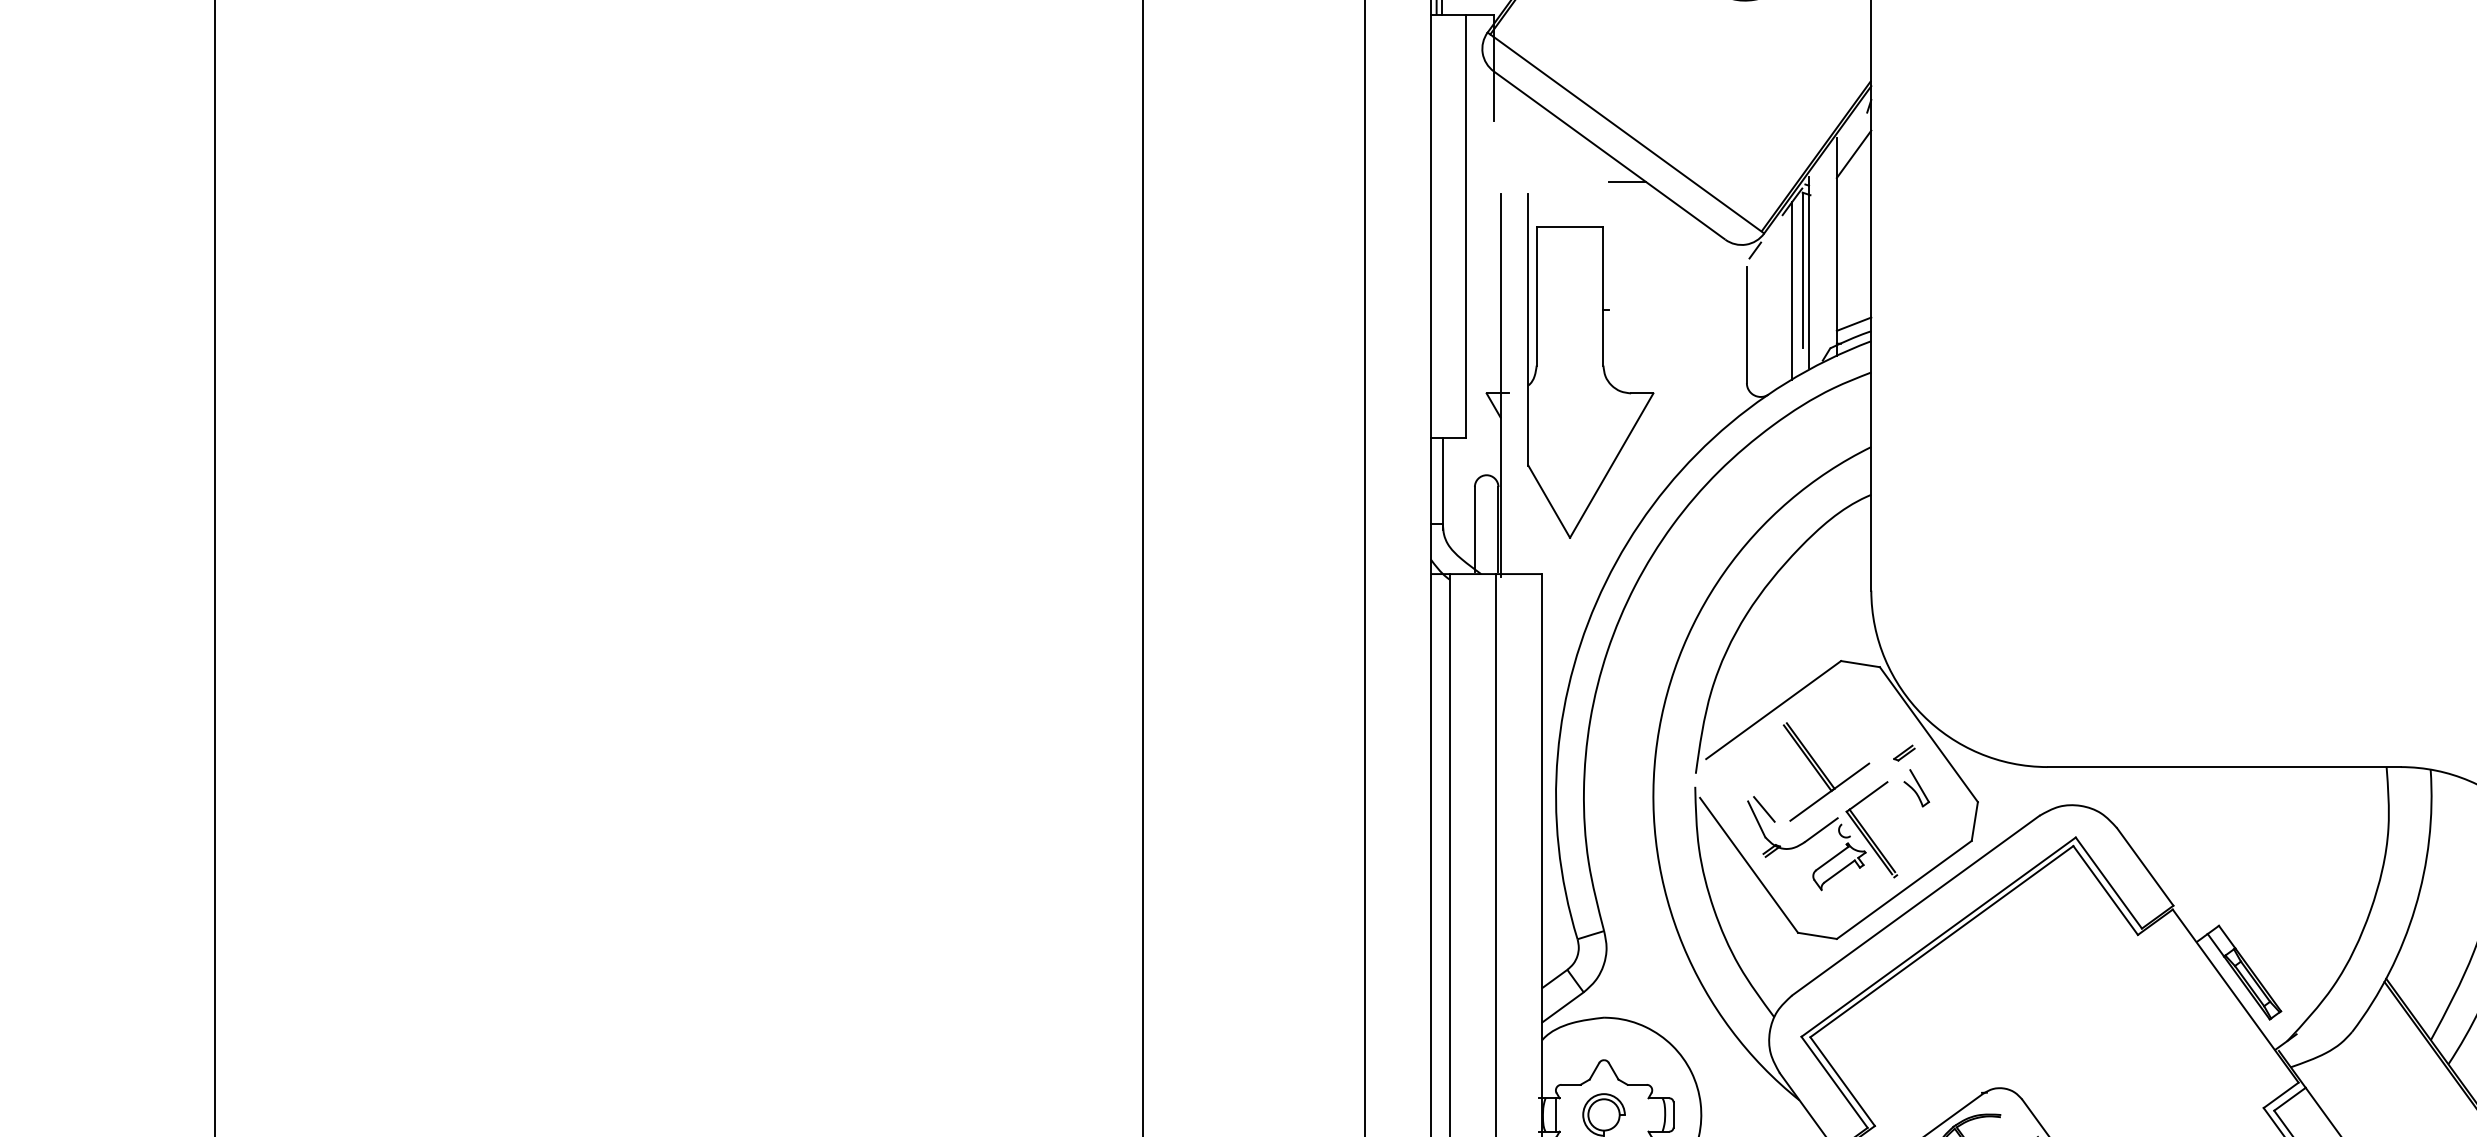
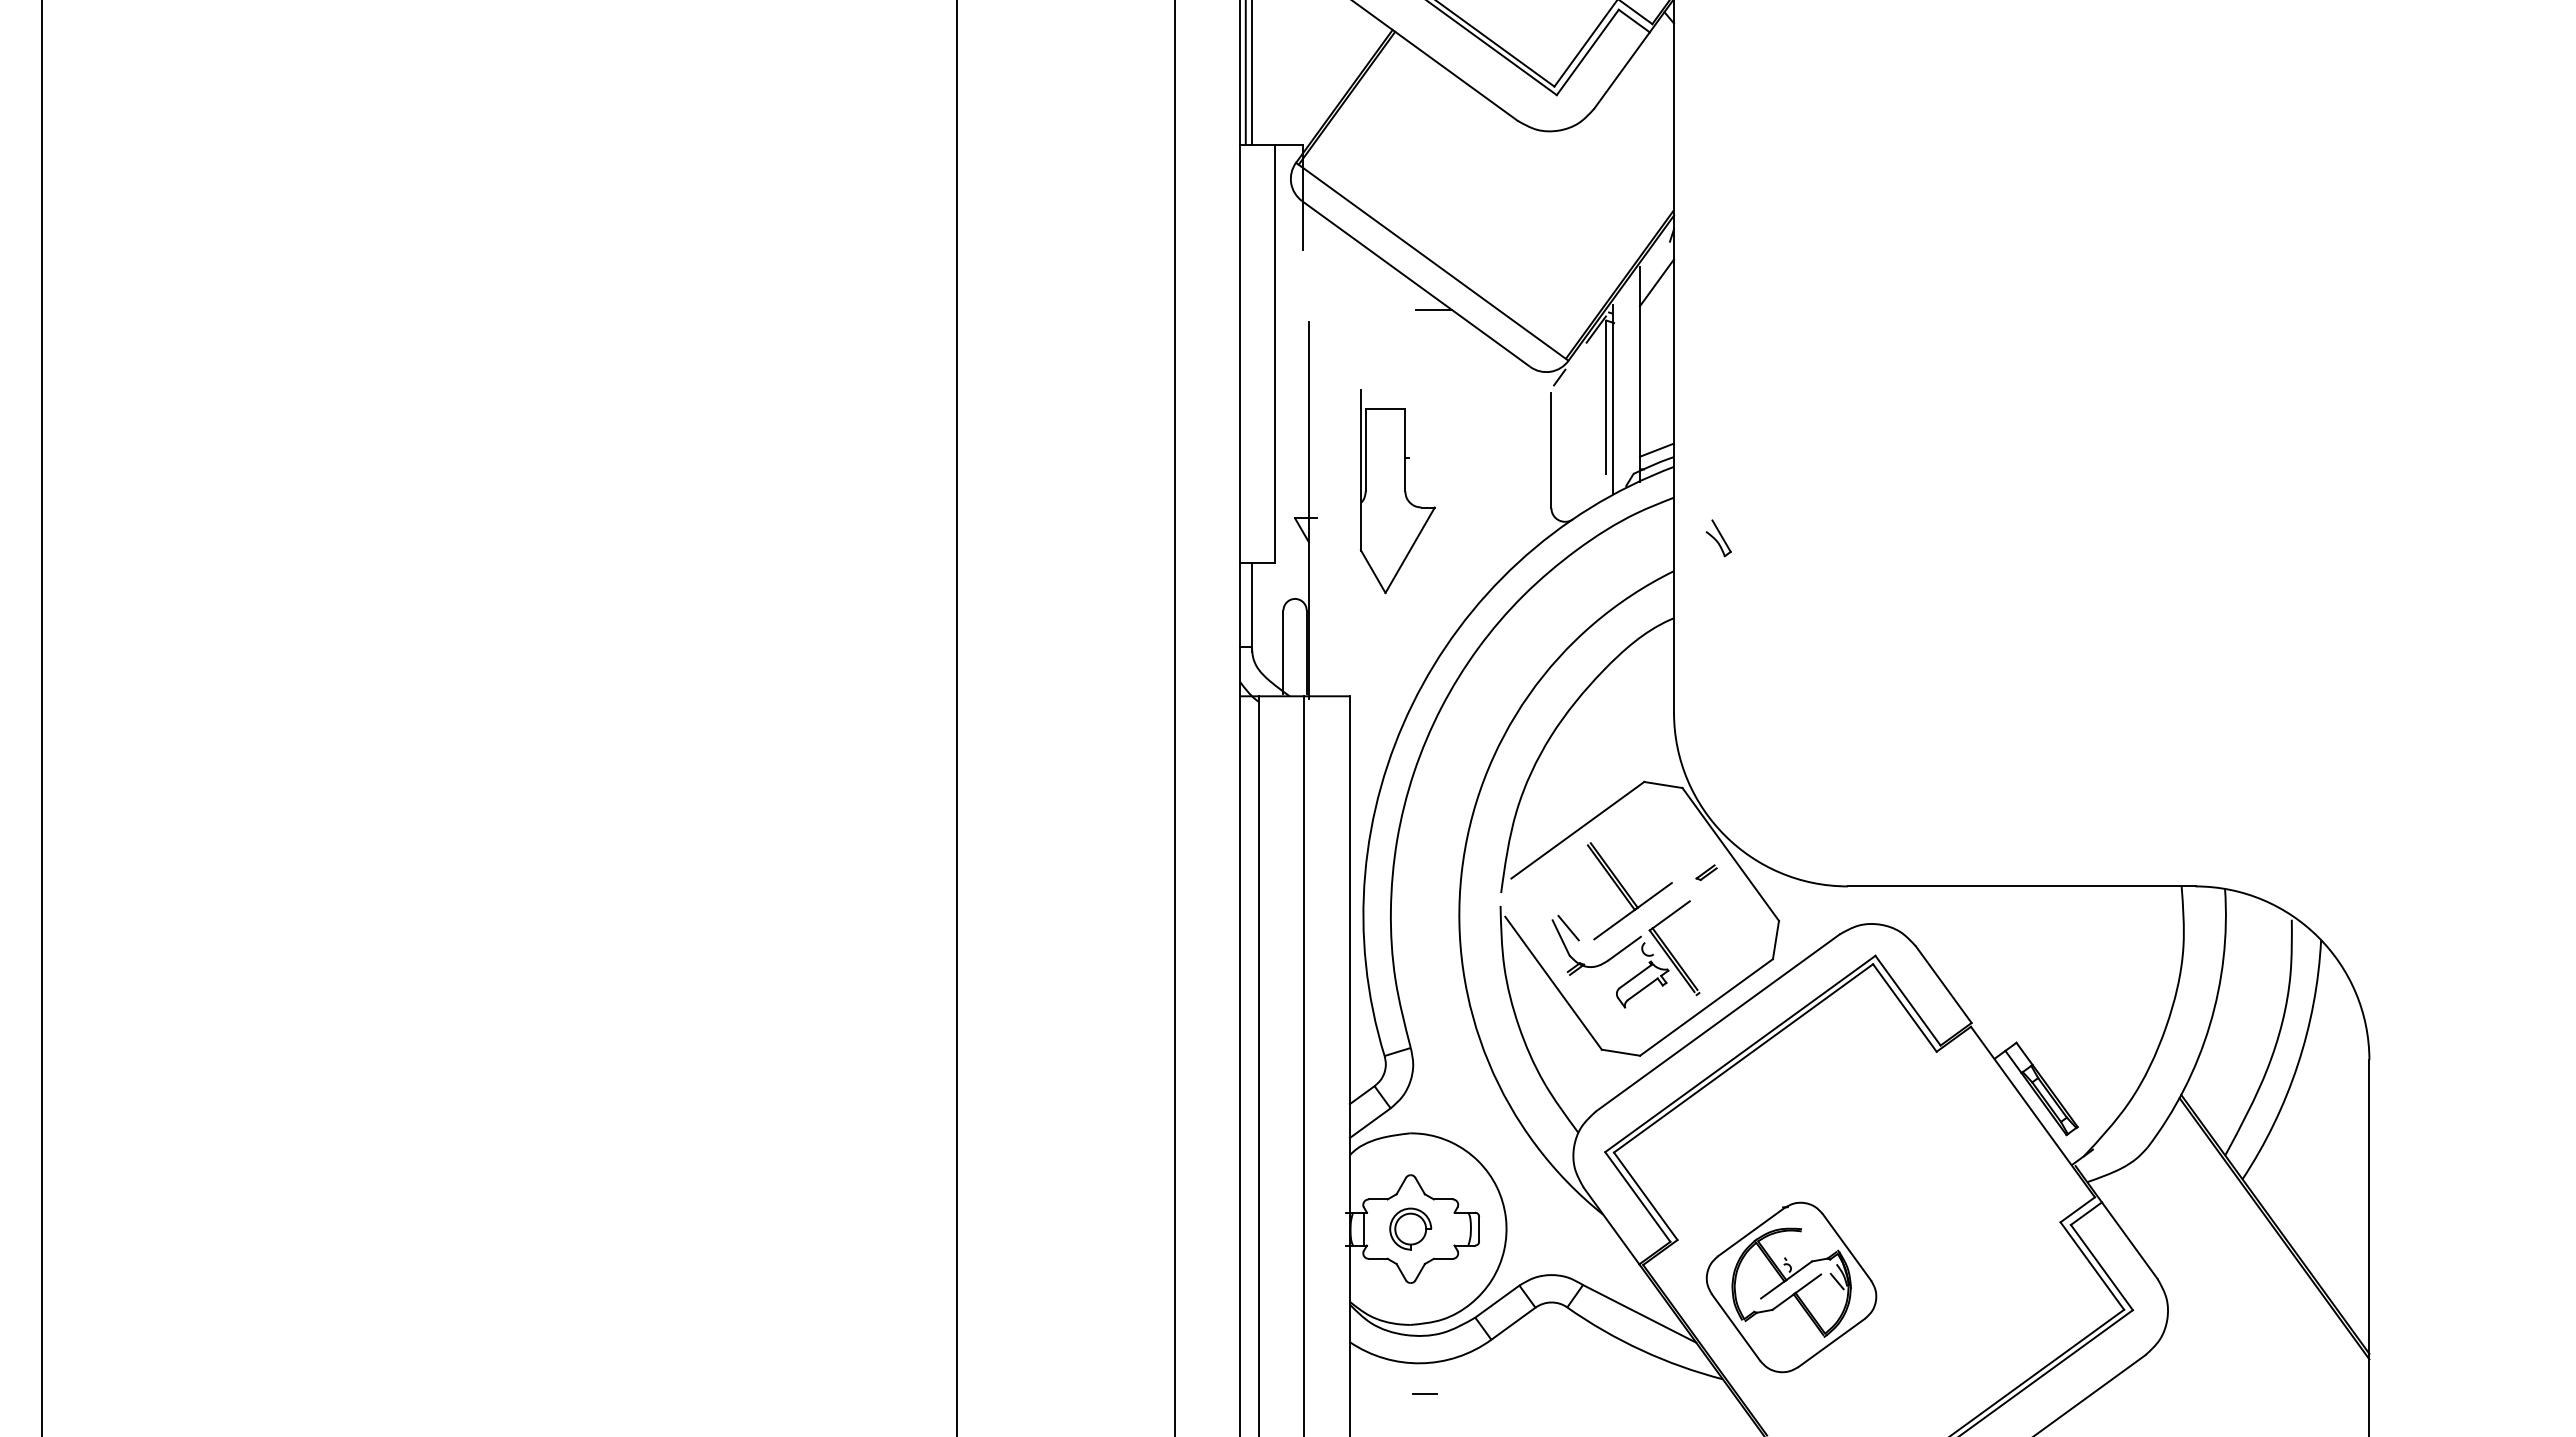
line: (1792, 290) -> (1596, 416), removed
part: (1590, 366) -> (1397, 491), size x0.6
part: (1916, 788) -> (1718, 538), moved

